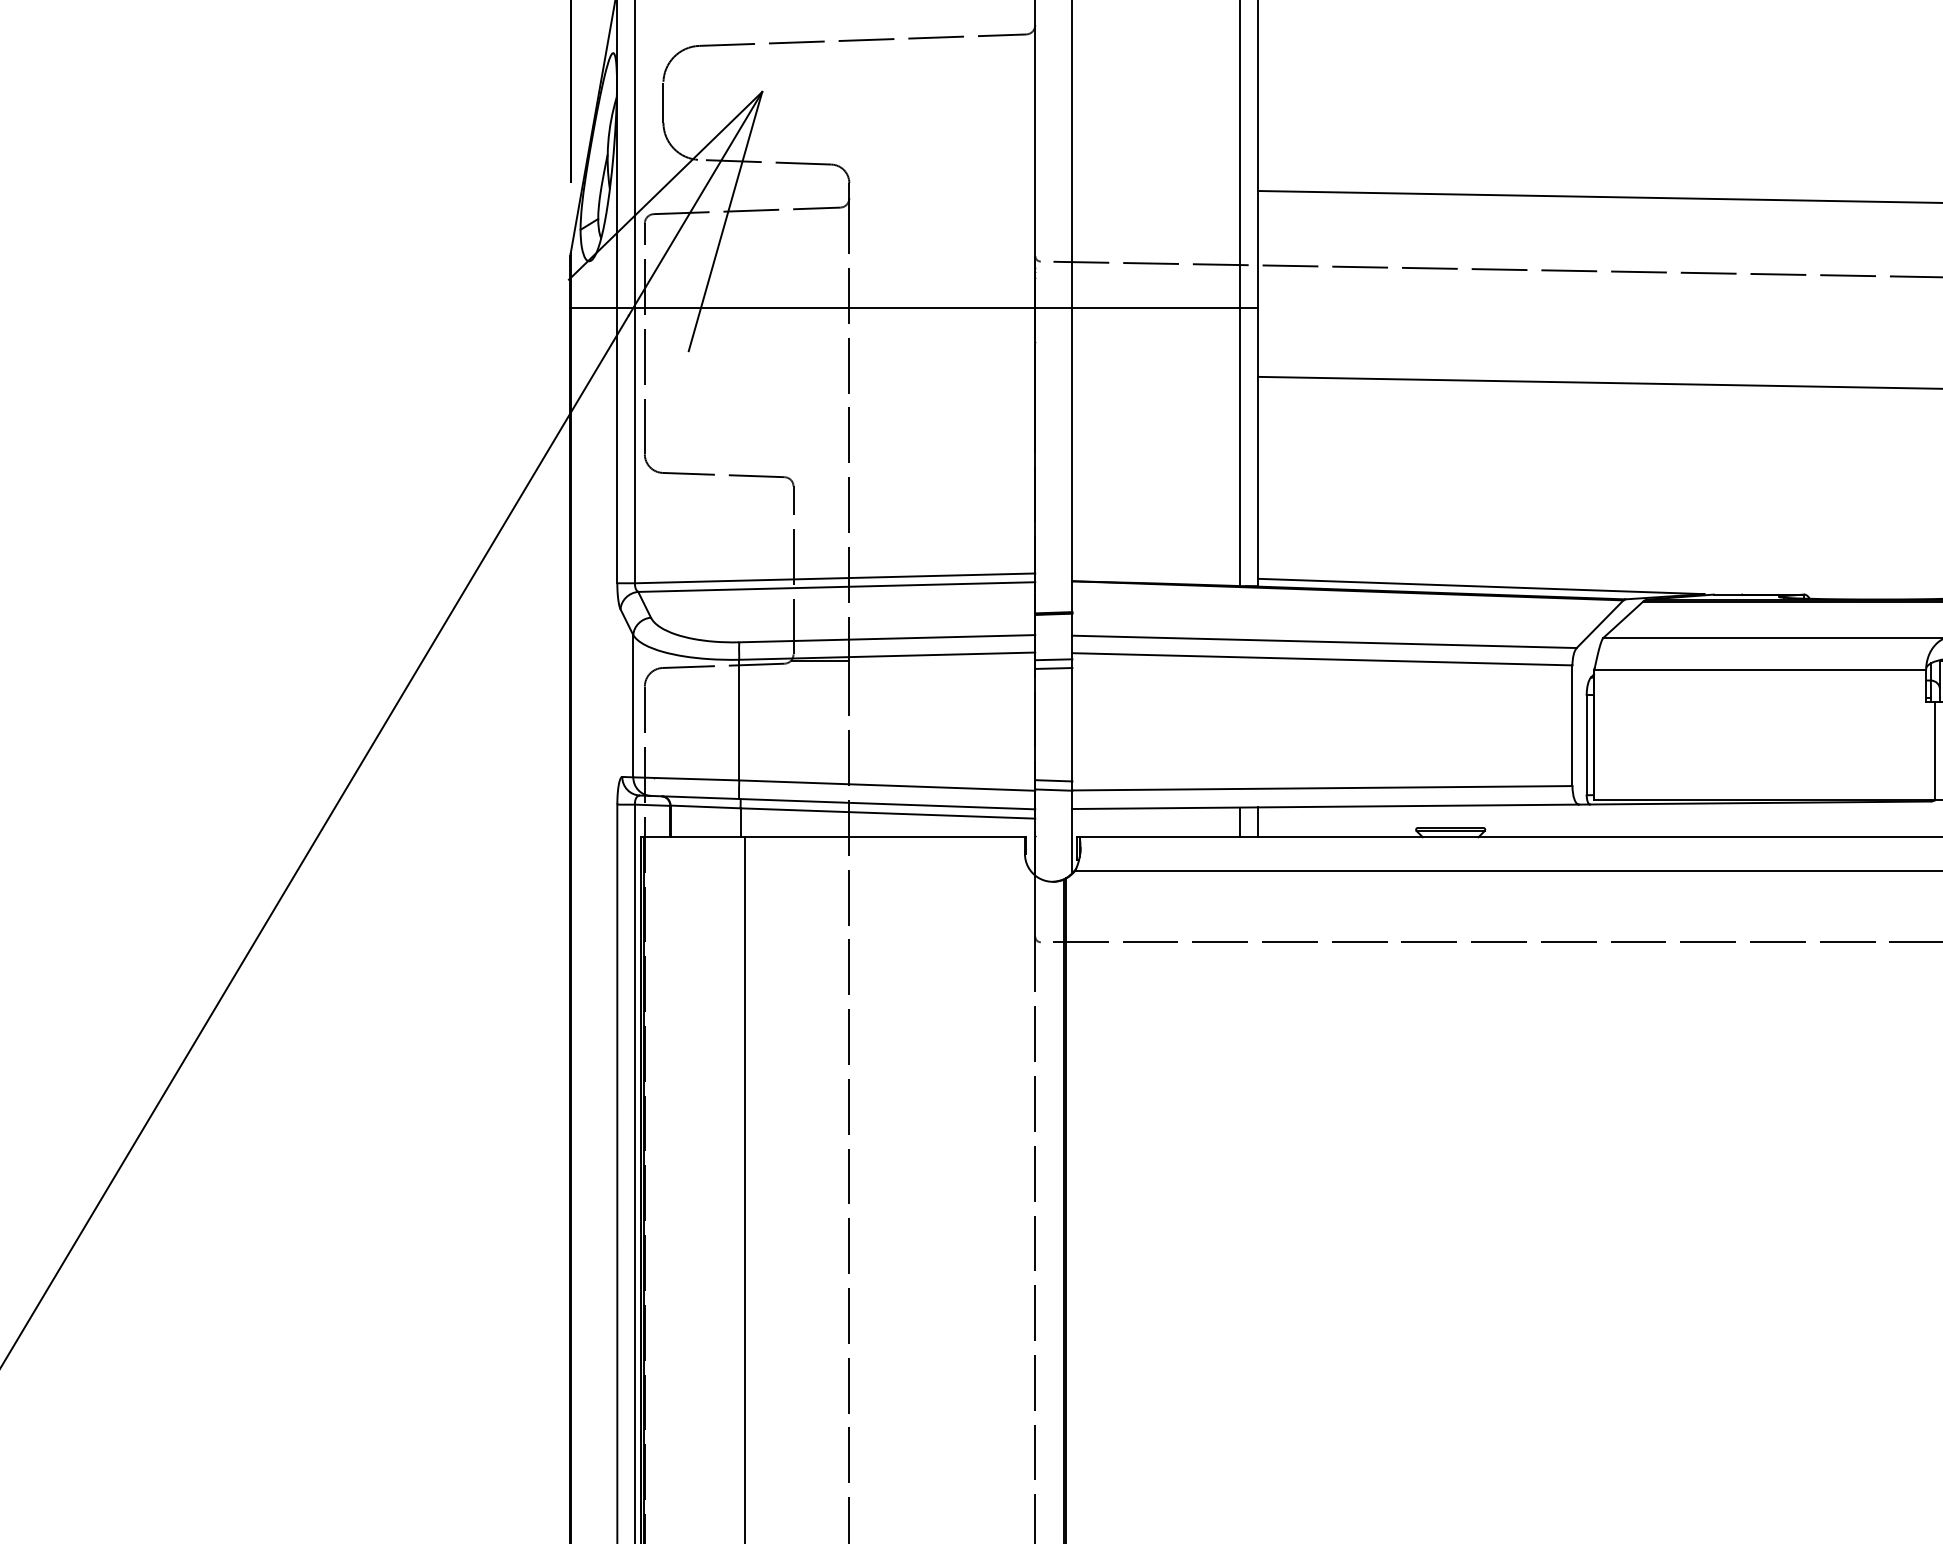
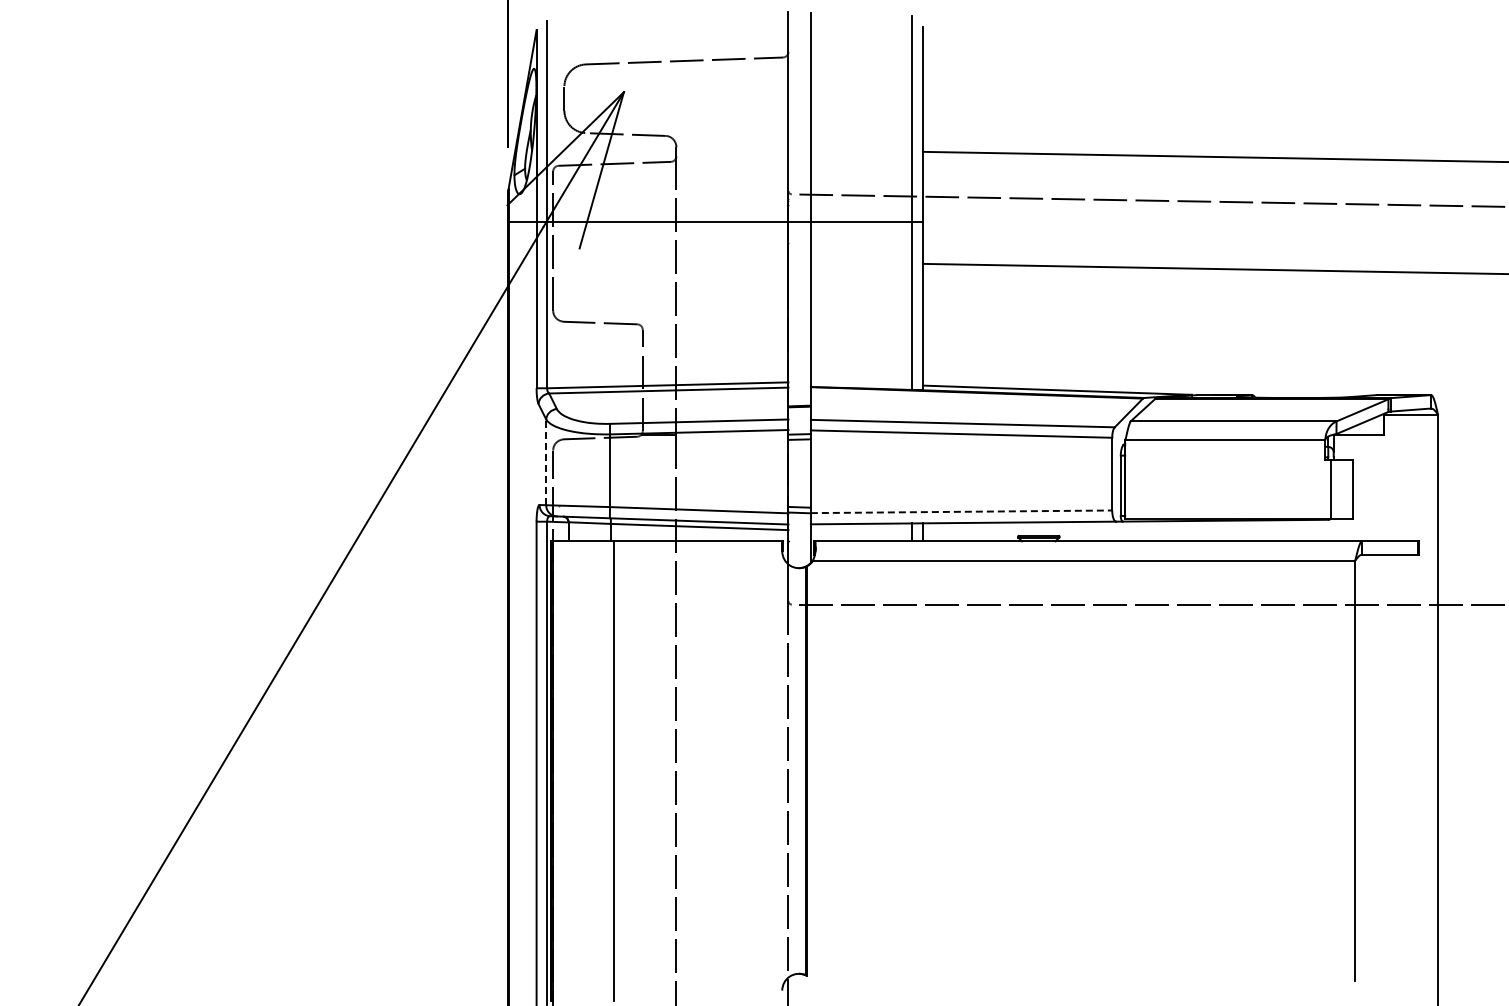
line: (633, 706) -> (546, 462), solid -> dashed
line: (1322, 787) -> (961, 511), solid -> dashed

